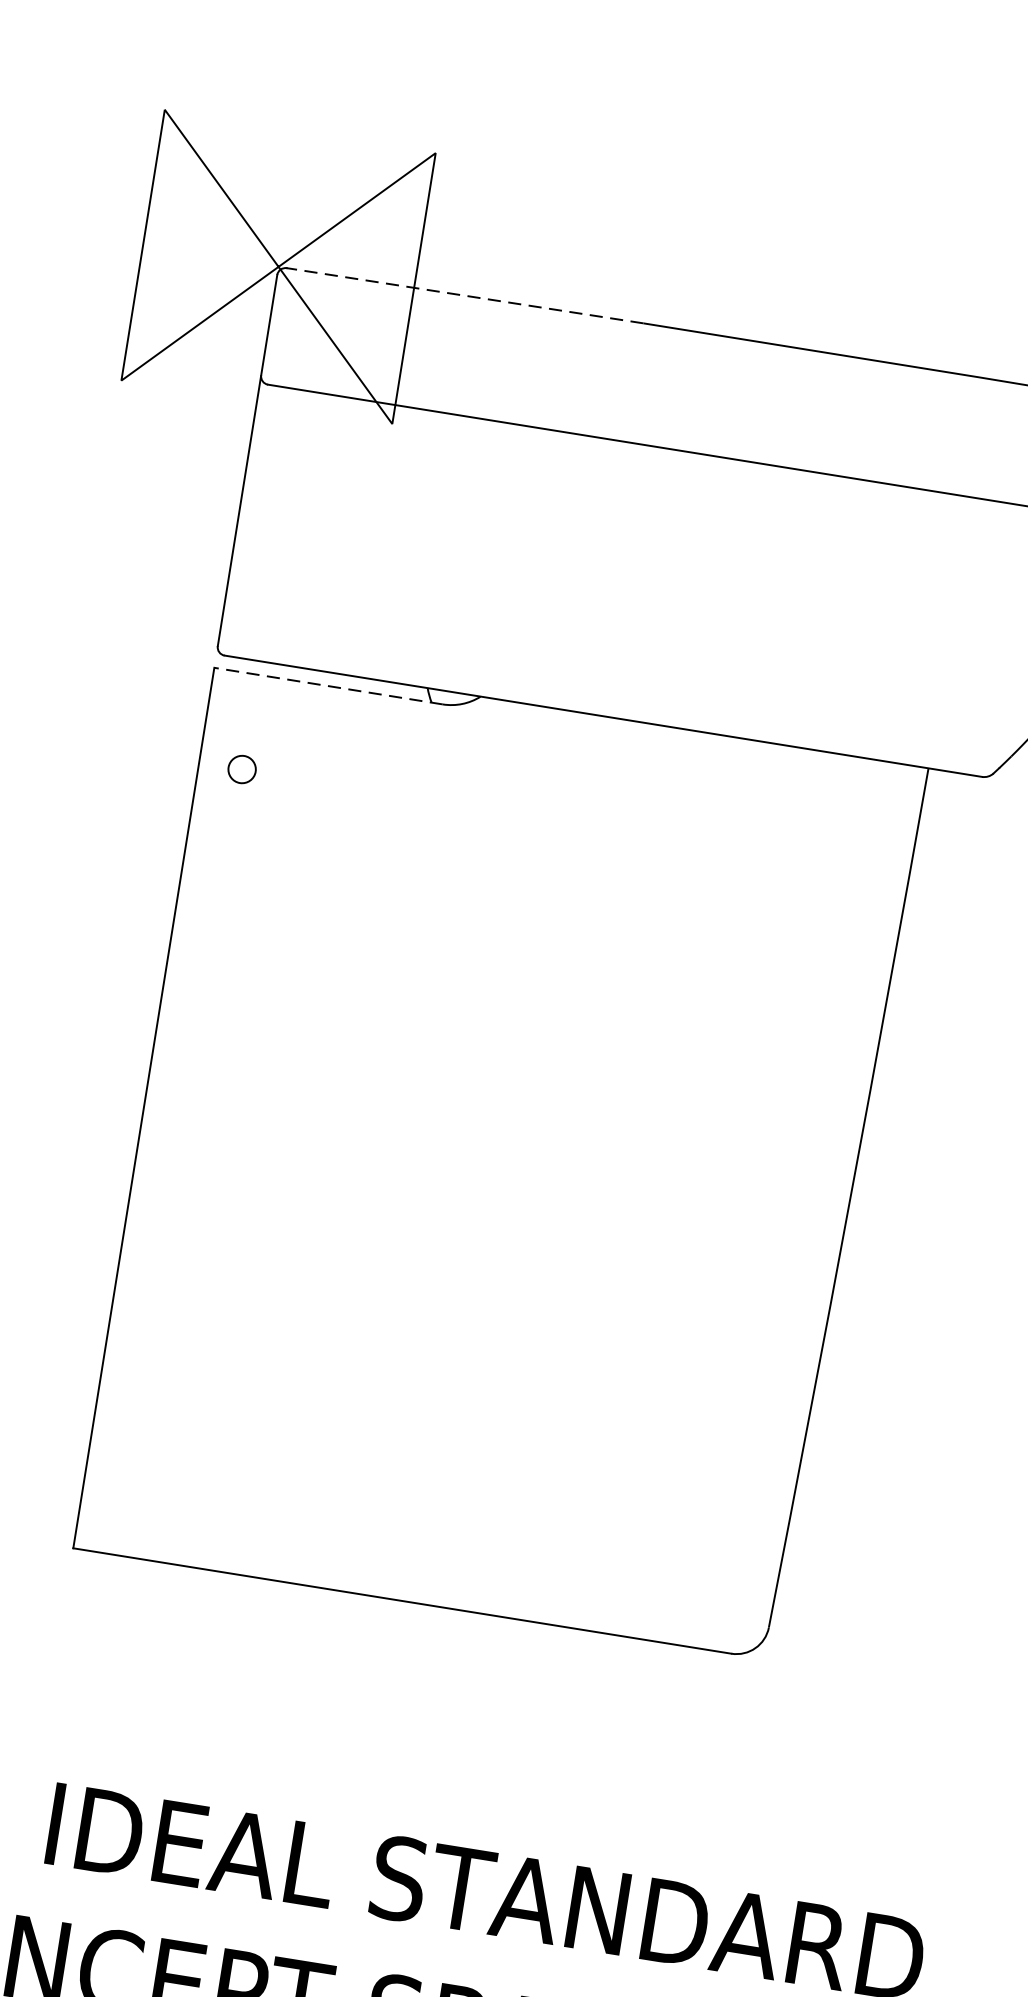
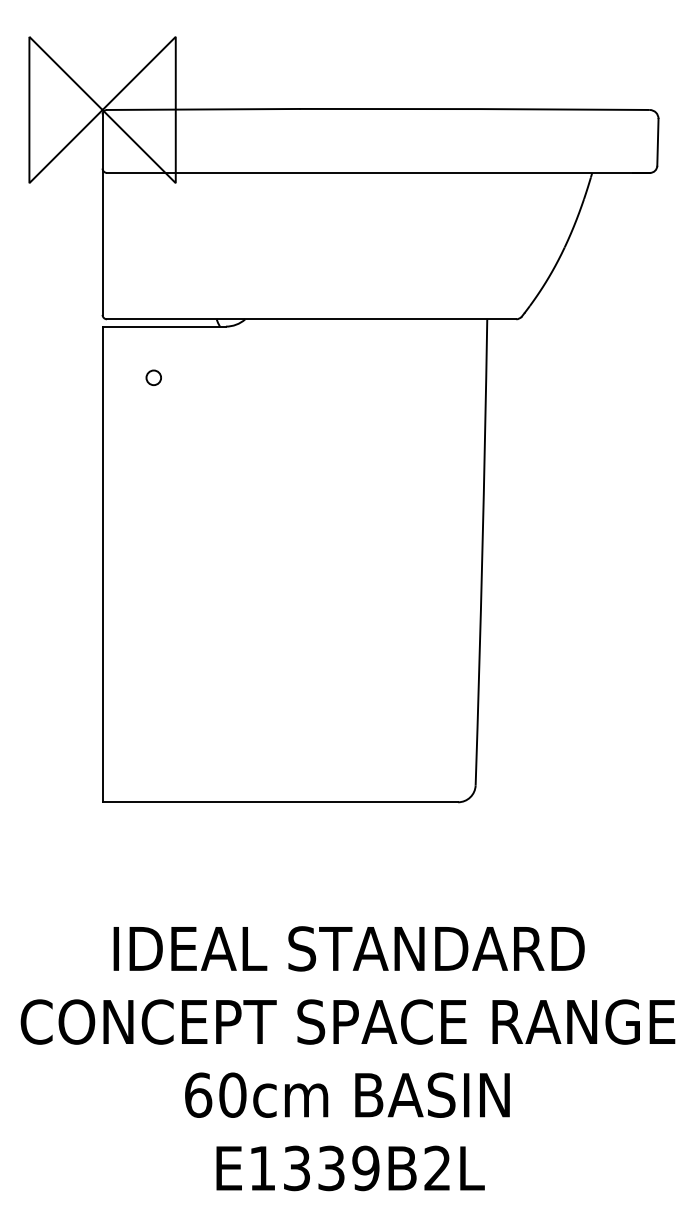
line: (463, 295) -> (202, 109), dashed -> solid
line: (328, 685) -> (164, 326), dashed -> solid
circle: (241, 768) -> (153, 377), moved

